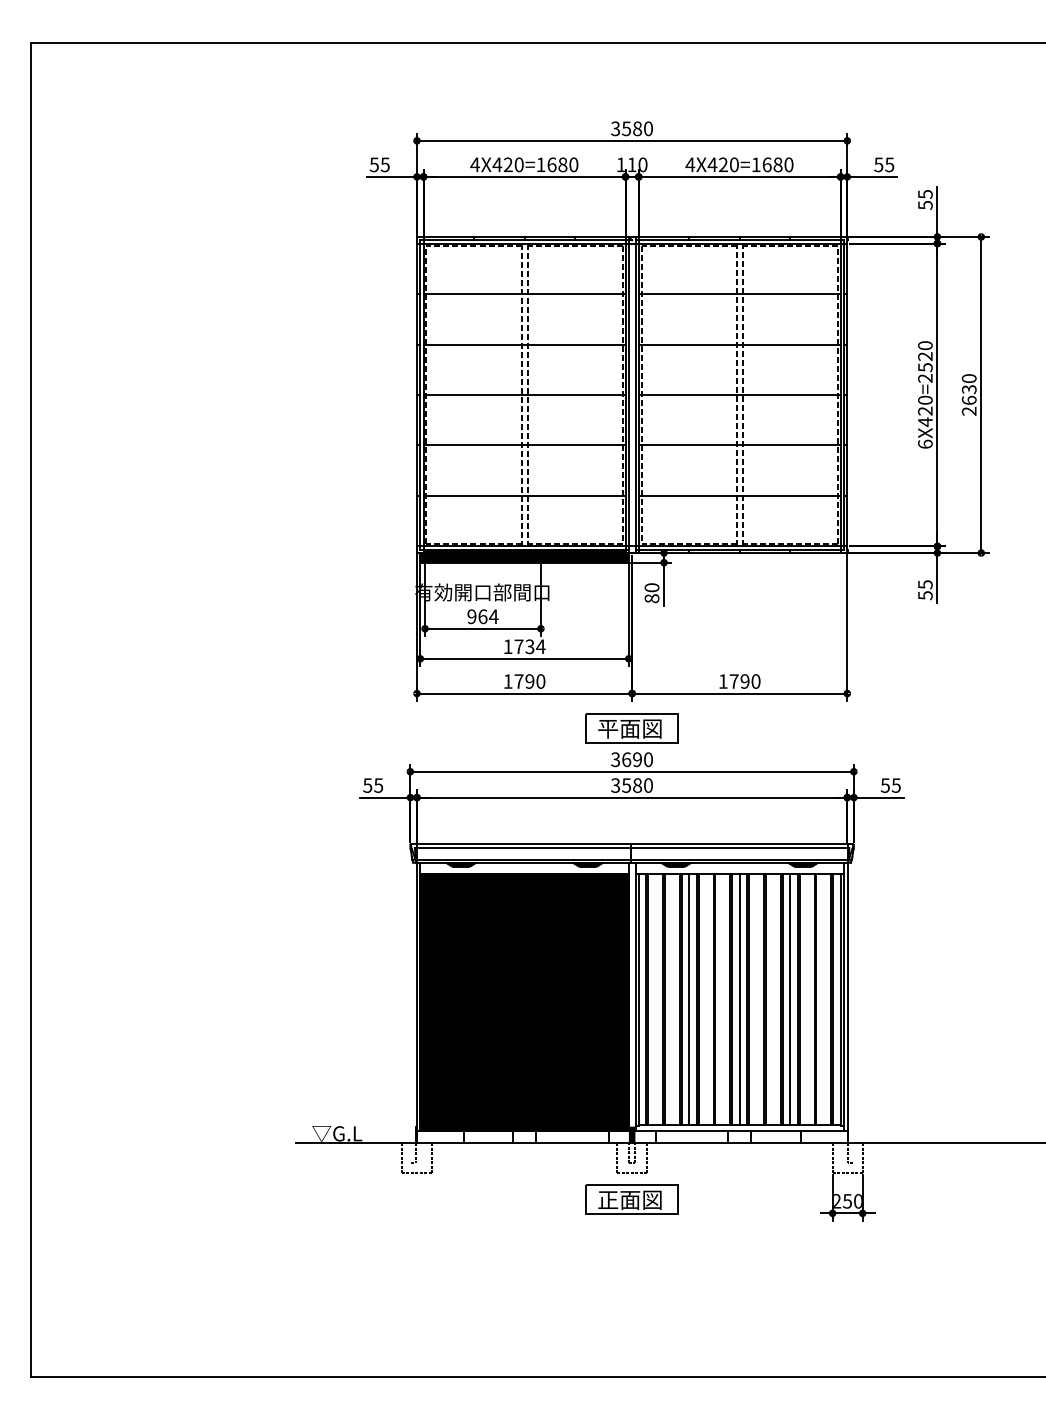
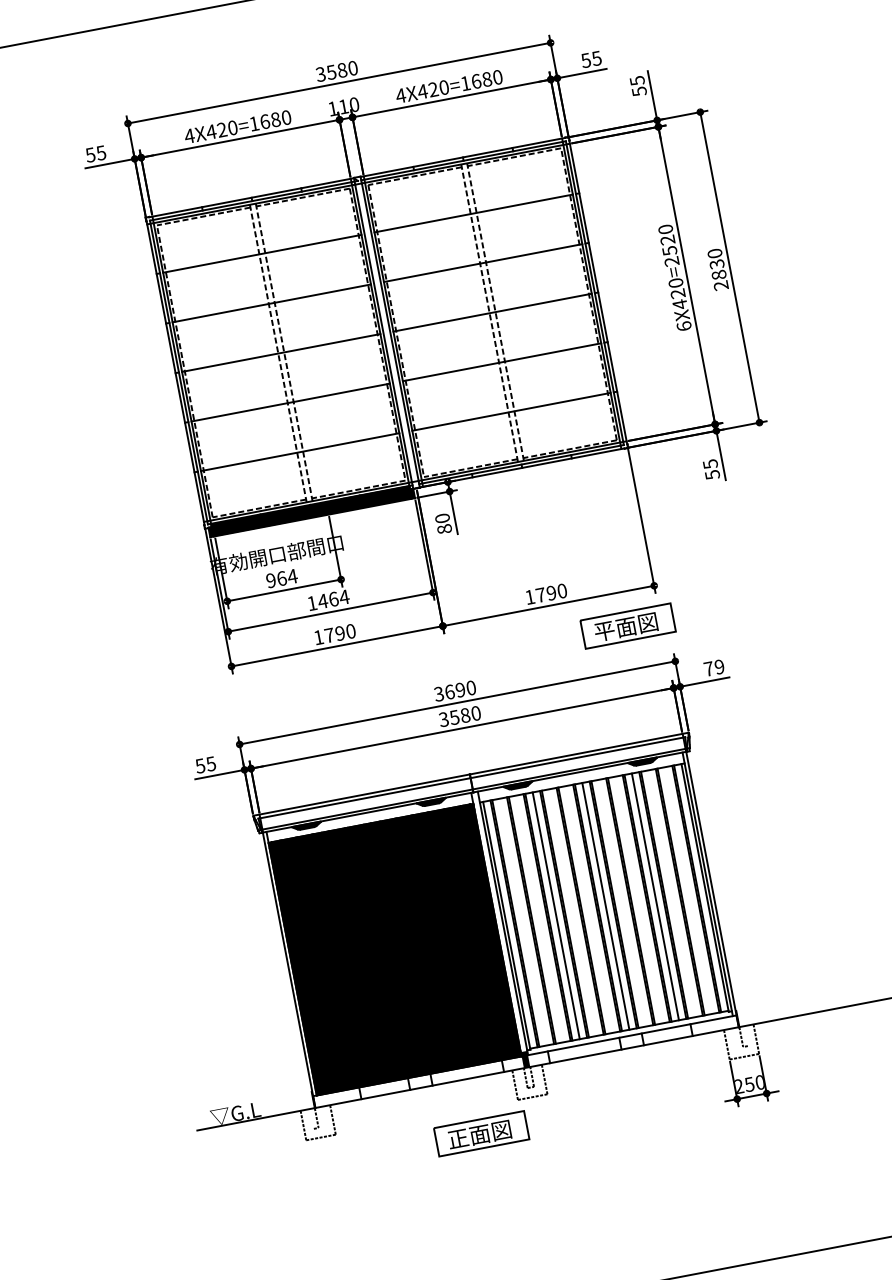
text: (968, 399) -> (718, 274), 2630 -> 2830
text: (524, 646) -> (328, 600), 1734 -> 1464
part: (631, 728) -> (627, 626), moved
text: (890, 785) -> (713, 668), 55 -> 79
part: (631, 1199) -> (481, 1133), moved

